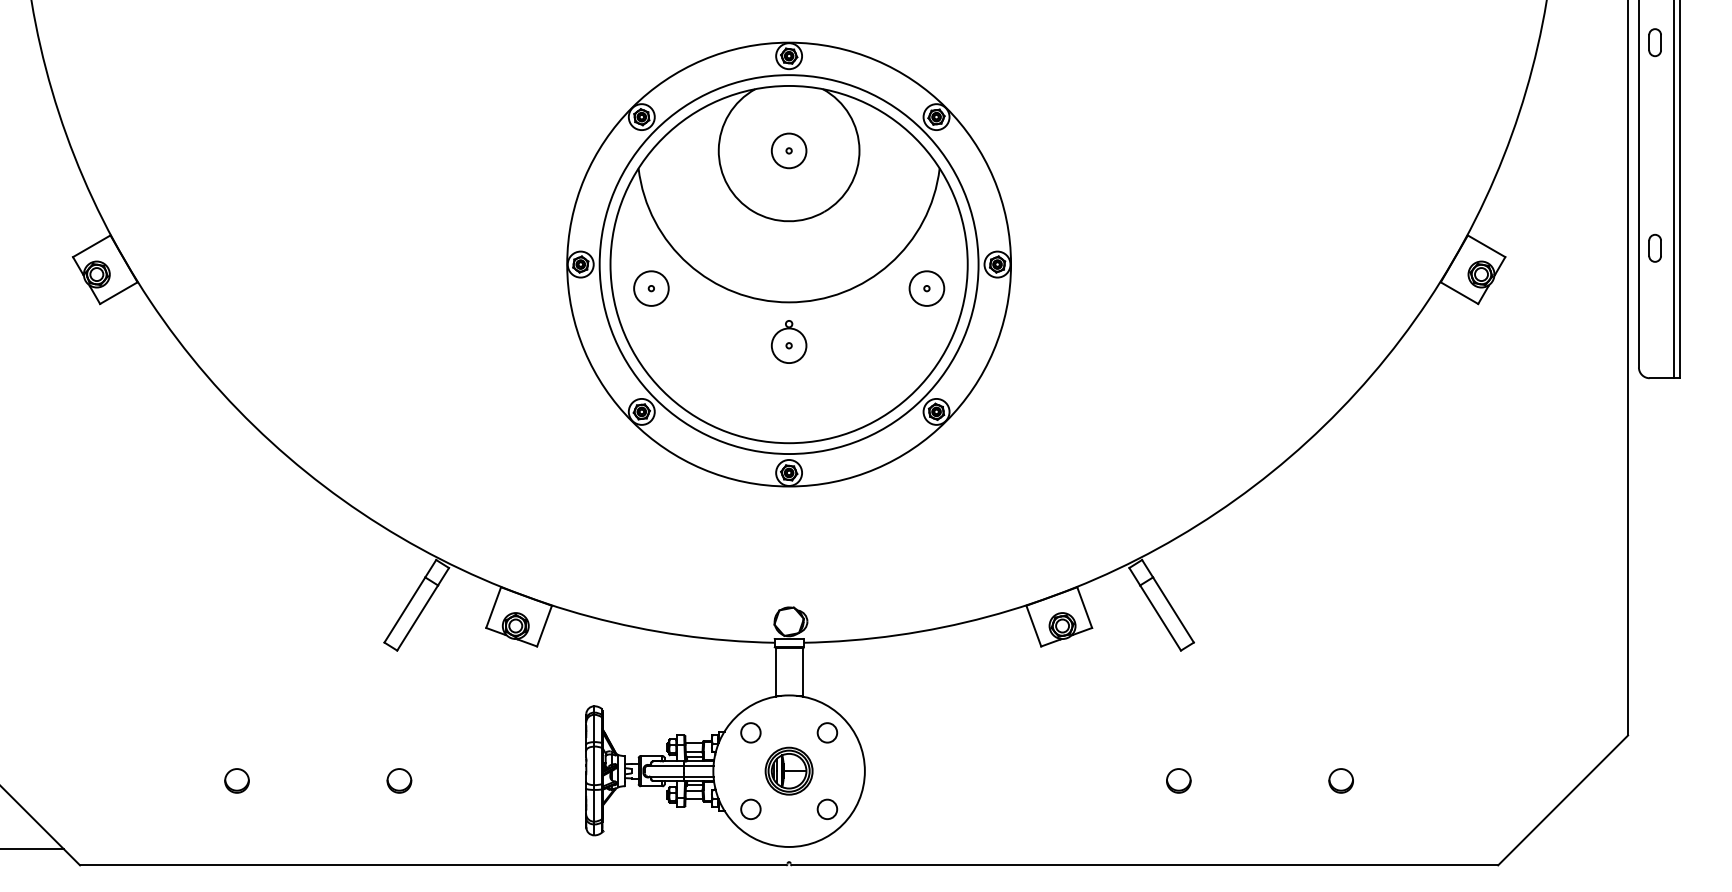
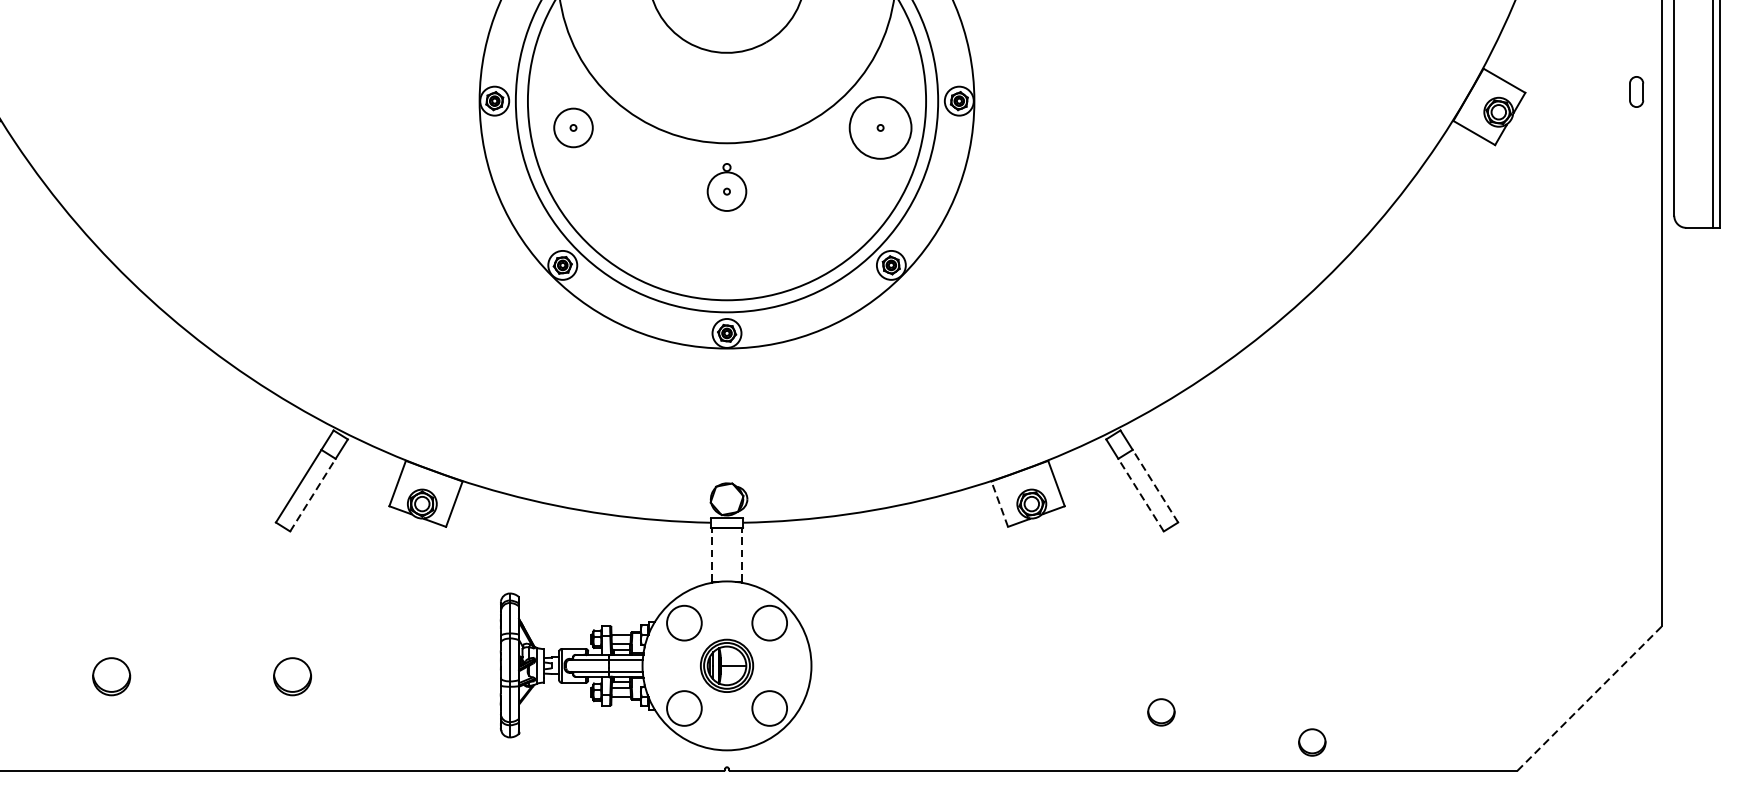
part: (1654, 247) -> (1635, 91), moved
circle: (926, 288) -> (880, 127), size x1.6
line: (1173, 609) -> (1155, 485), solid -> dashed
line: (417, 617) -> (312, 494), solid -> dashed
line: (1160, 617) -> (1140, 494), solid -> dashed
line: (1033, 626) -> (999, 504), solid -> dashed
line: (775, 671) -> (711, 554), solid -> dashed
line: (802, 671) -> (741, 554), solid -> dashed
circle: (750, 732) -> (683, 622), size x1.6
circle: (827, 732) -> (769, 622), size x1.6
part: (236, 780) -> (110, 676), size x1.4
part: (399, 780) -> (292, 676), size x1.4
part: (1178, 780) -> (1161, 711), moved
part: (1340, 780) -> (1311, 742), moved
line: (1563, 800) -> (1590, 698), solid -> dashed
circle: (750, 809) -> (683, 708), size x1.6
circle: (827, 809) -> (769, 708), size x1.6

